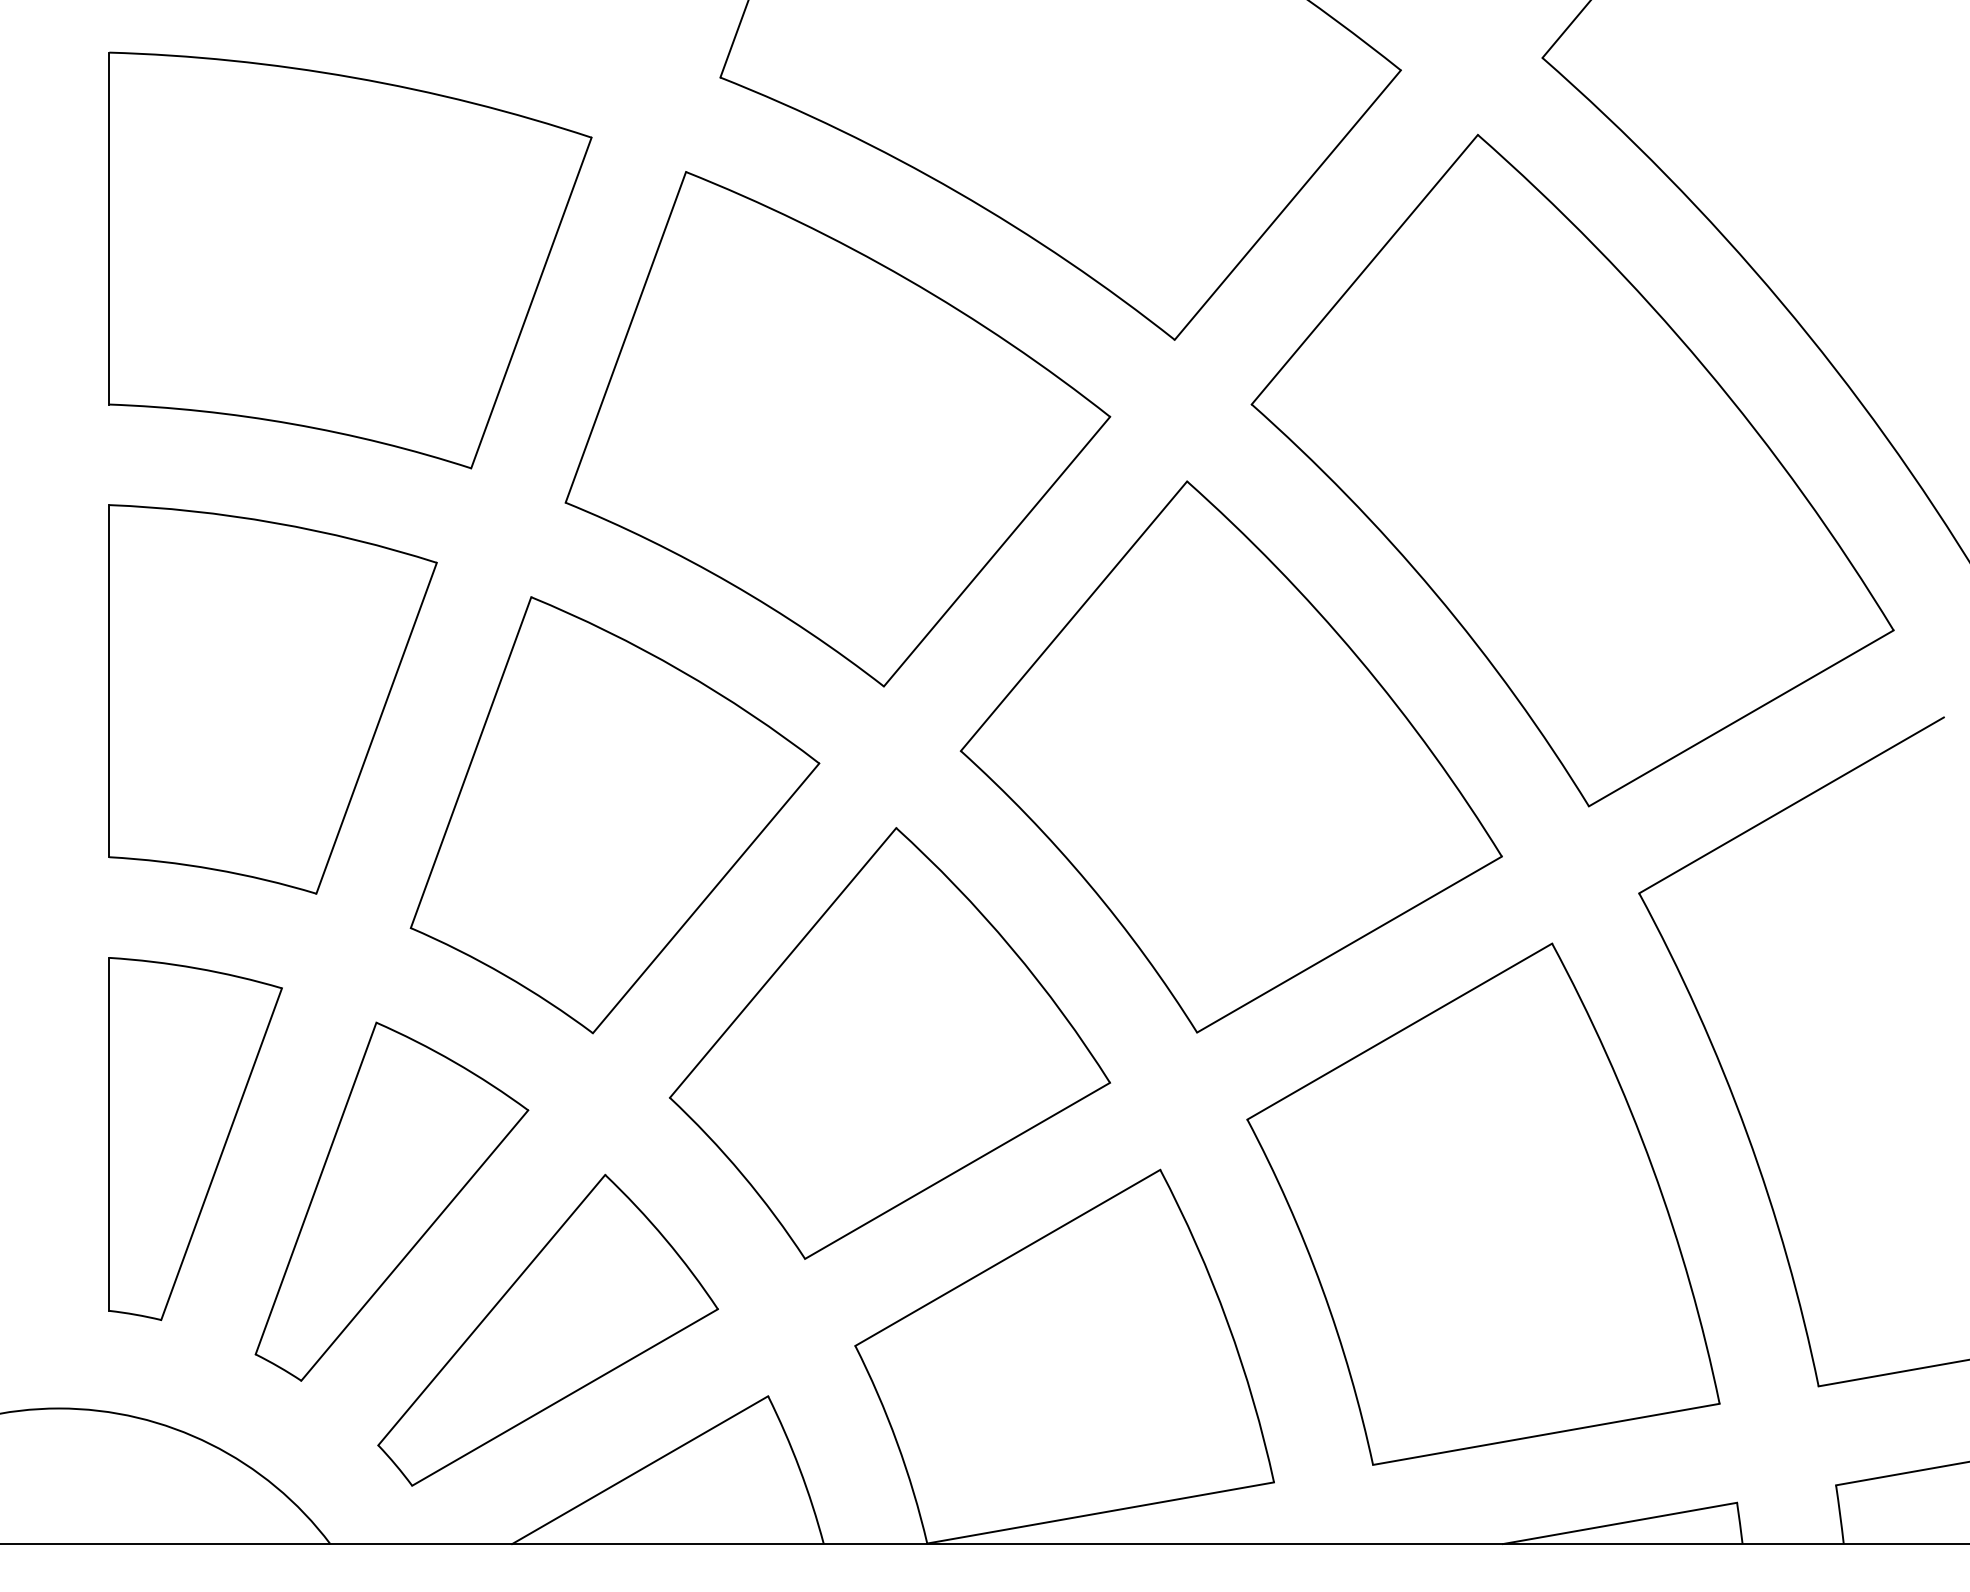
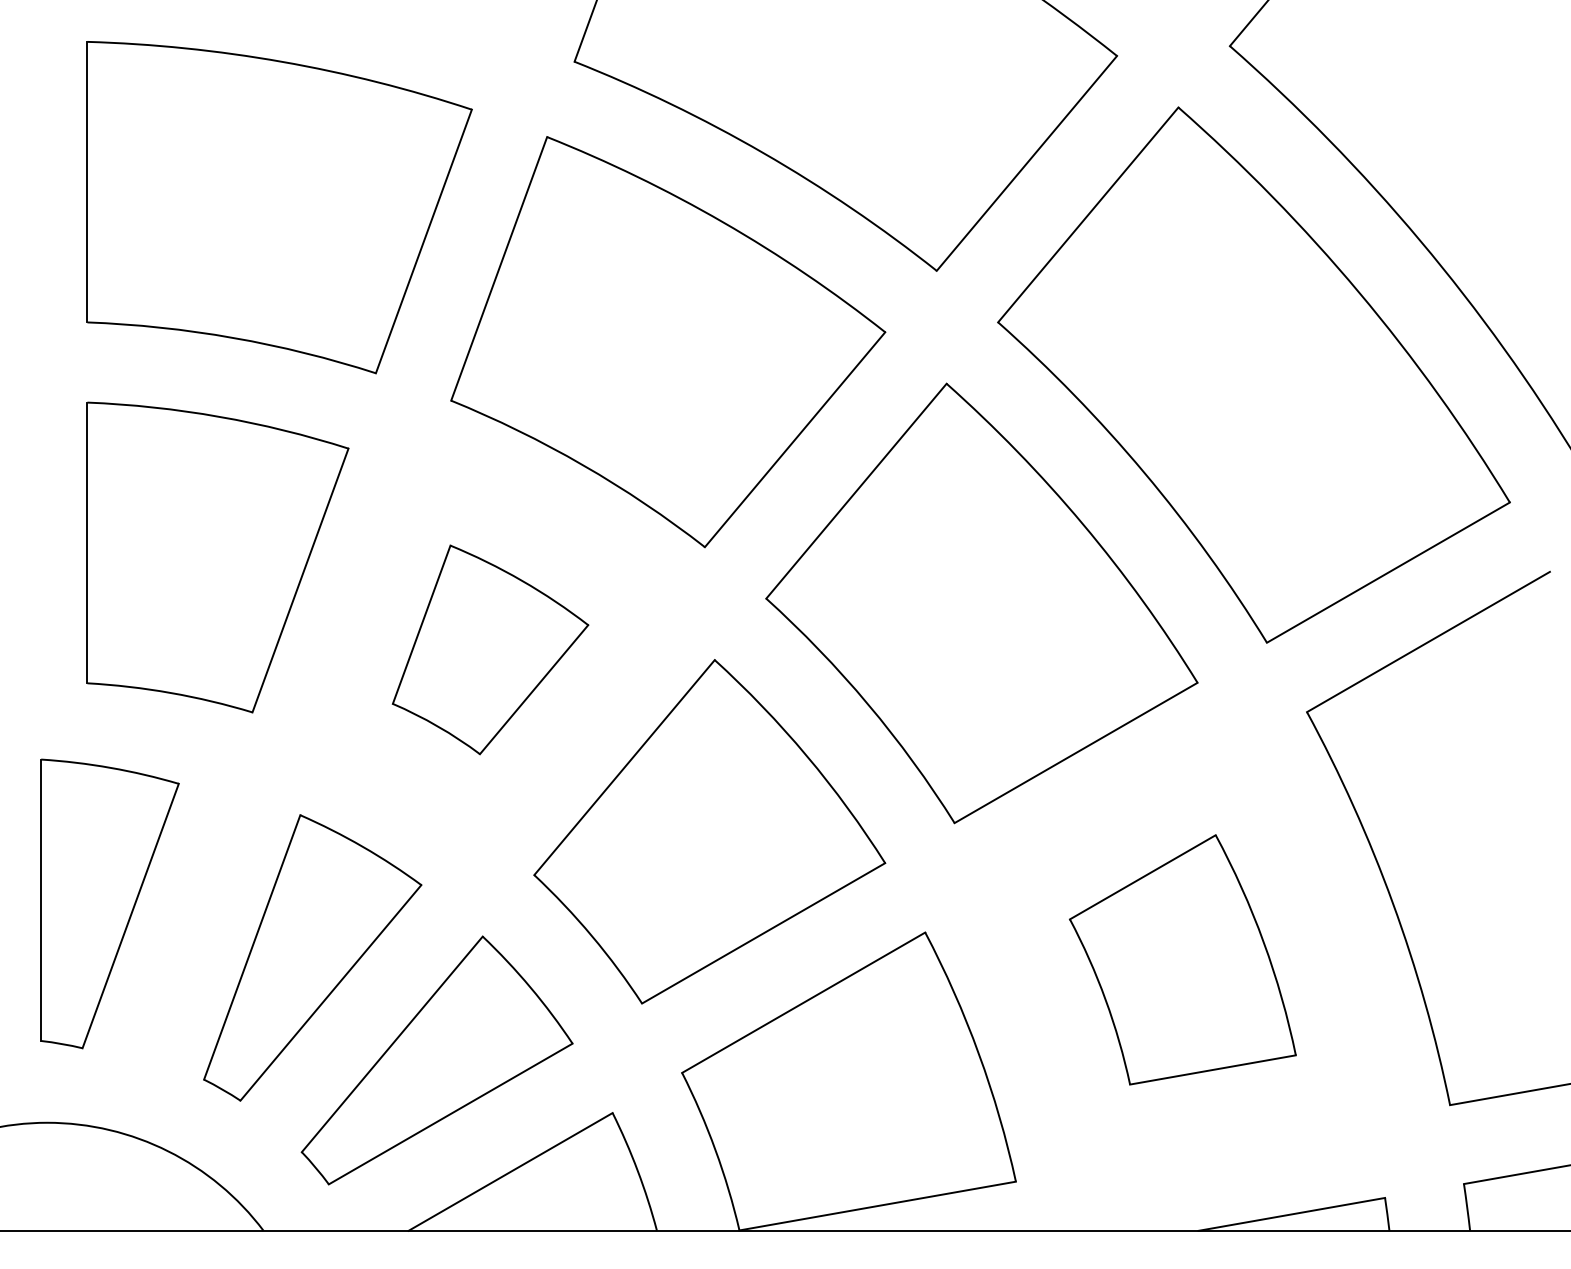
part: (614, 815) -> (490, 650), size x0.6
part: (195, 1138) -> (109, 903), moved
part: (1483, 1203) -> (1182, 959), size x0.6

